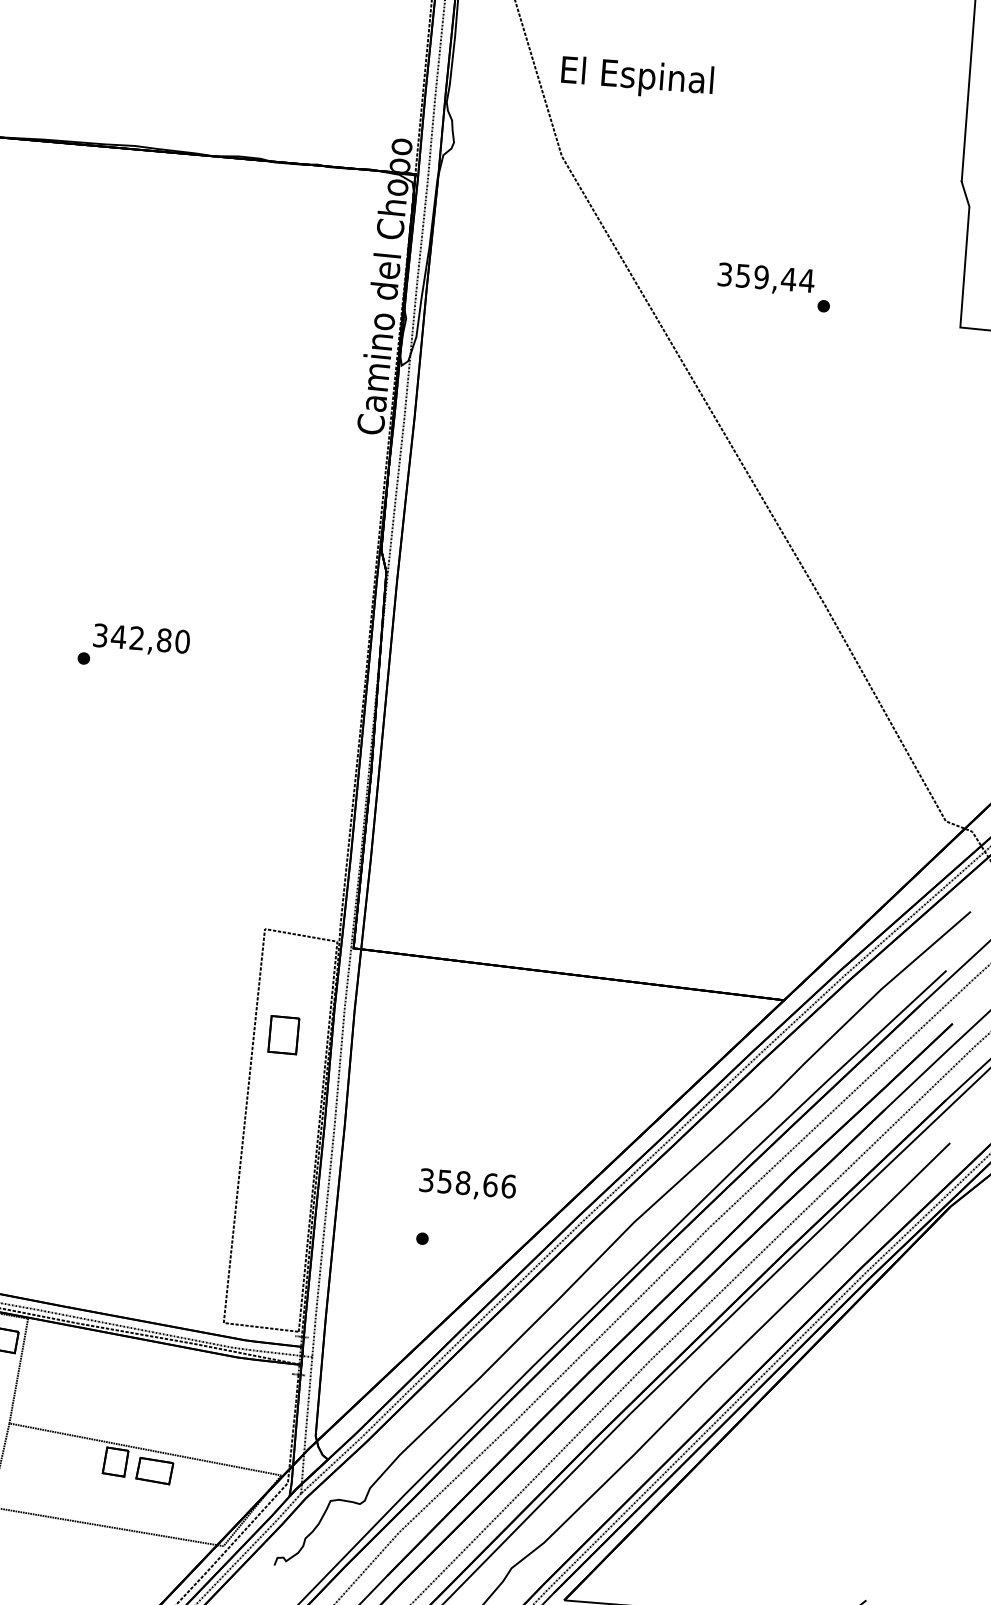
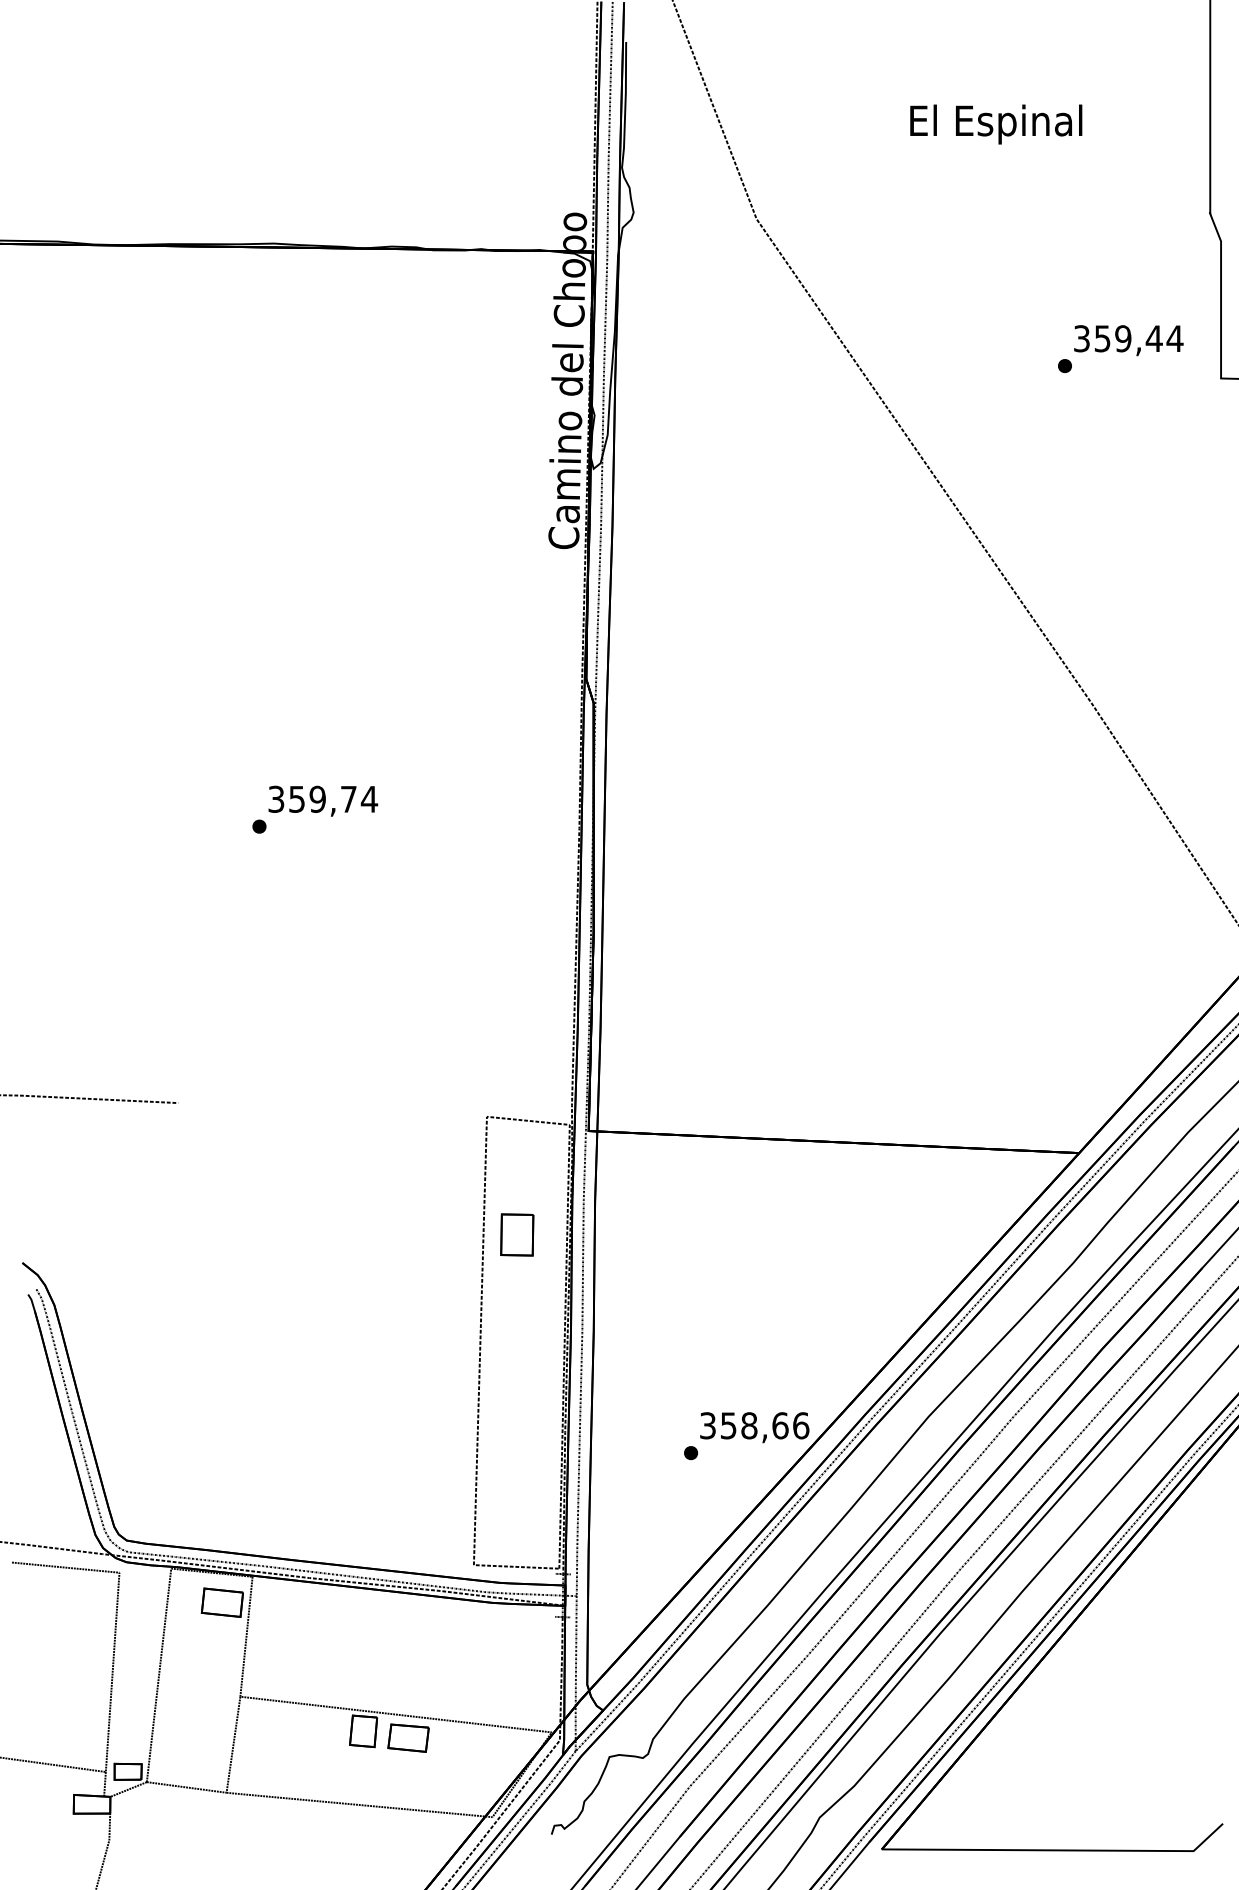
text: (637, 78) -> (996, 124), moved
text: (765, 279) -> (1128, 340), moved
text: (150, 638) -> (333, 798), 342,80 -> 359,74
text: (467, 1184) -> (754, 1427), moved

